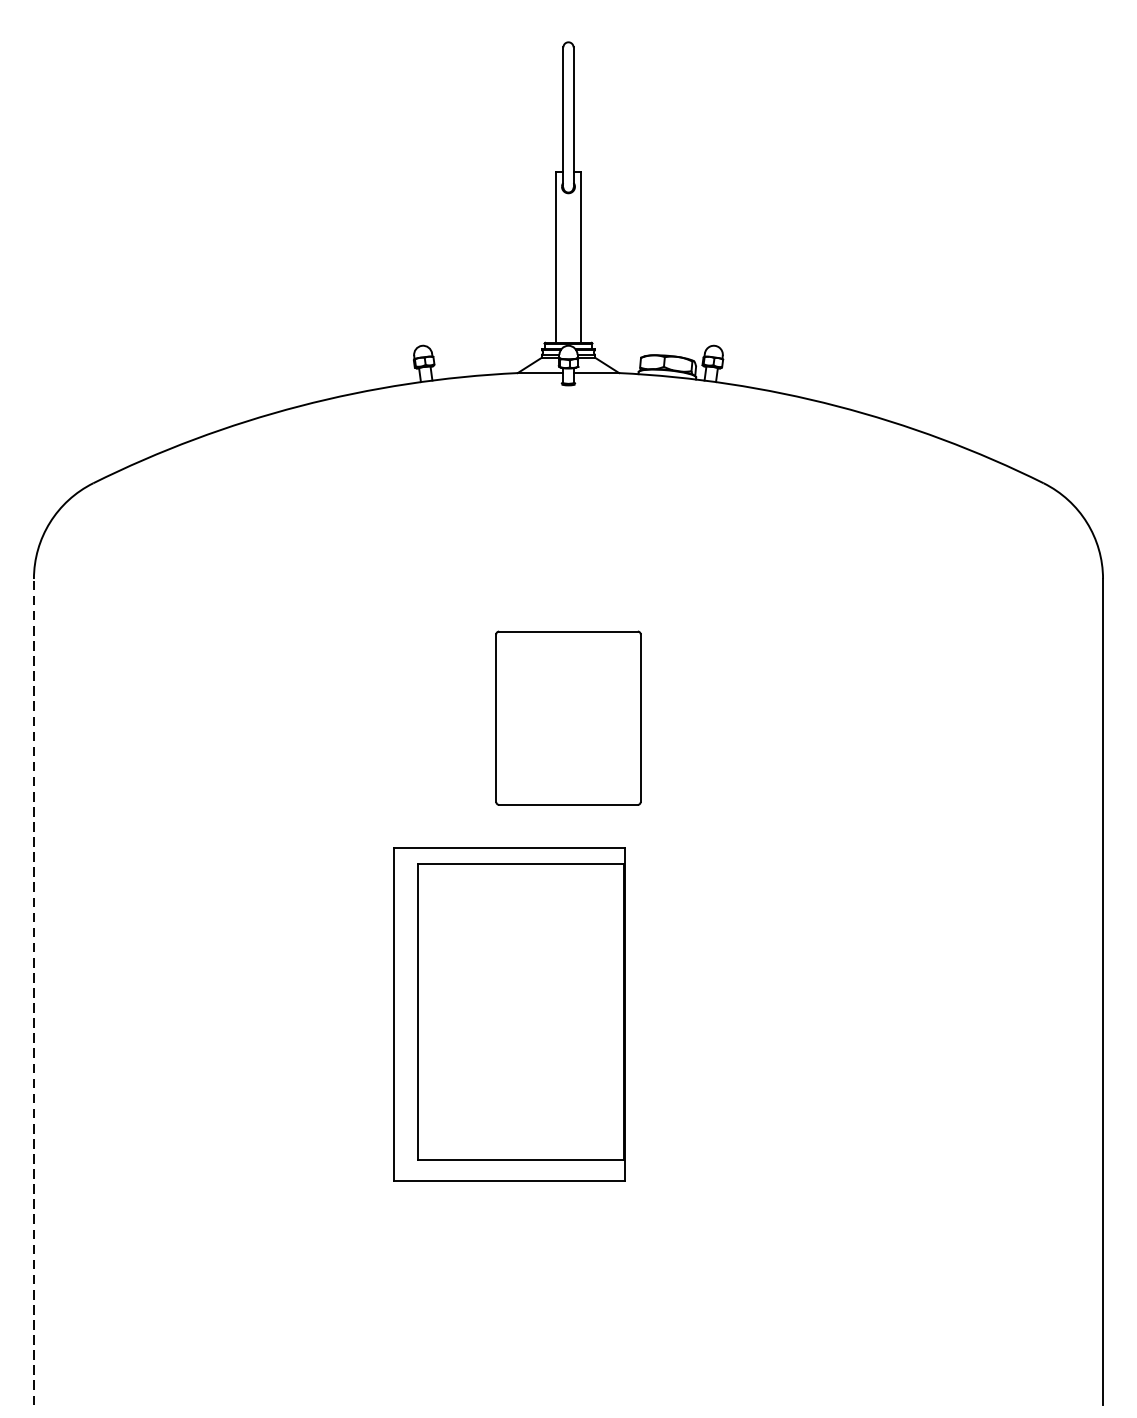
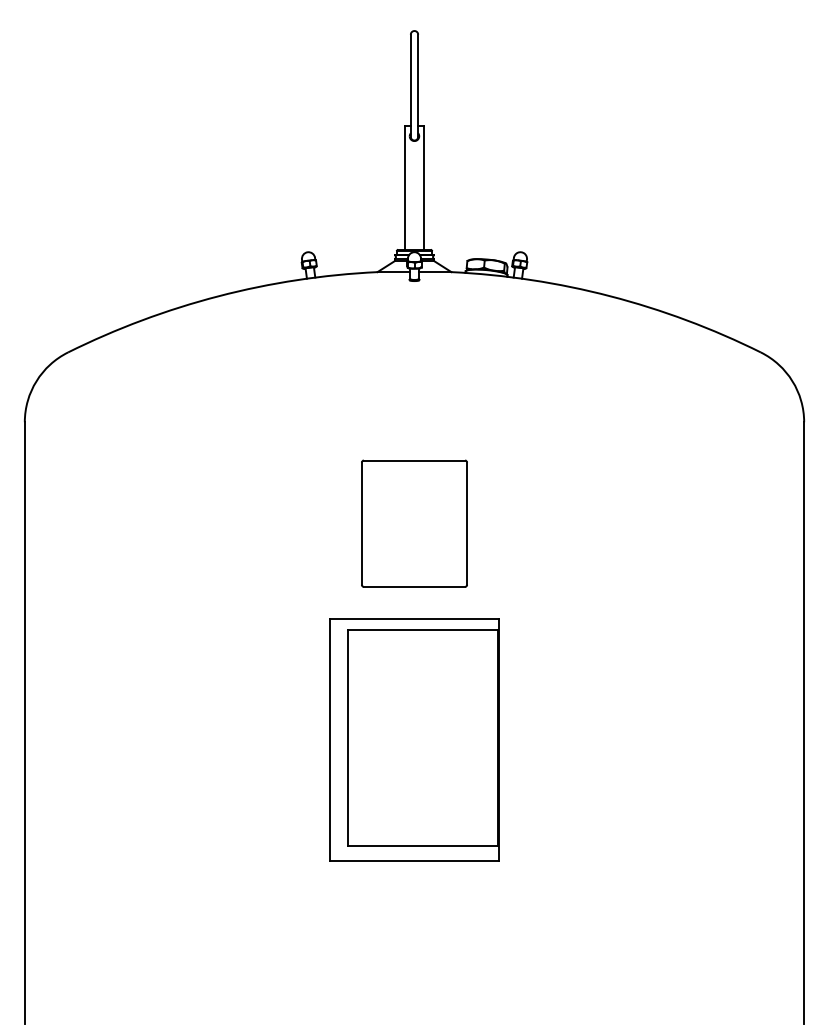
line: (33, 990) -> (24, 722), dashed -> solid
part: (509, 1014) -> (414, 739), moved

